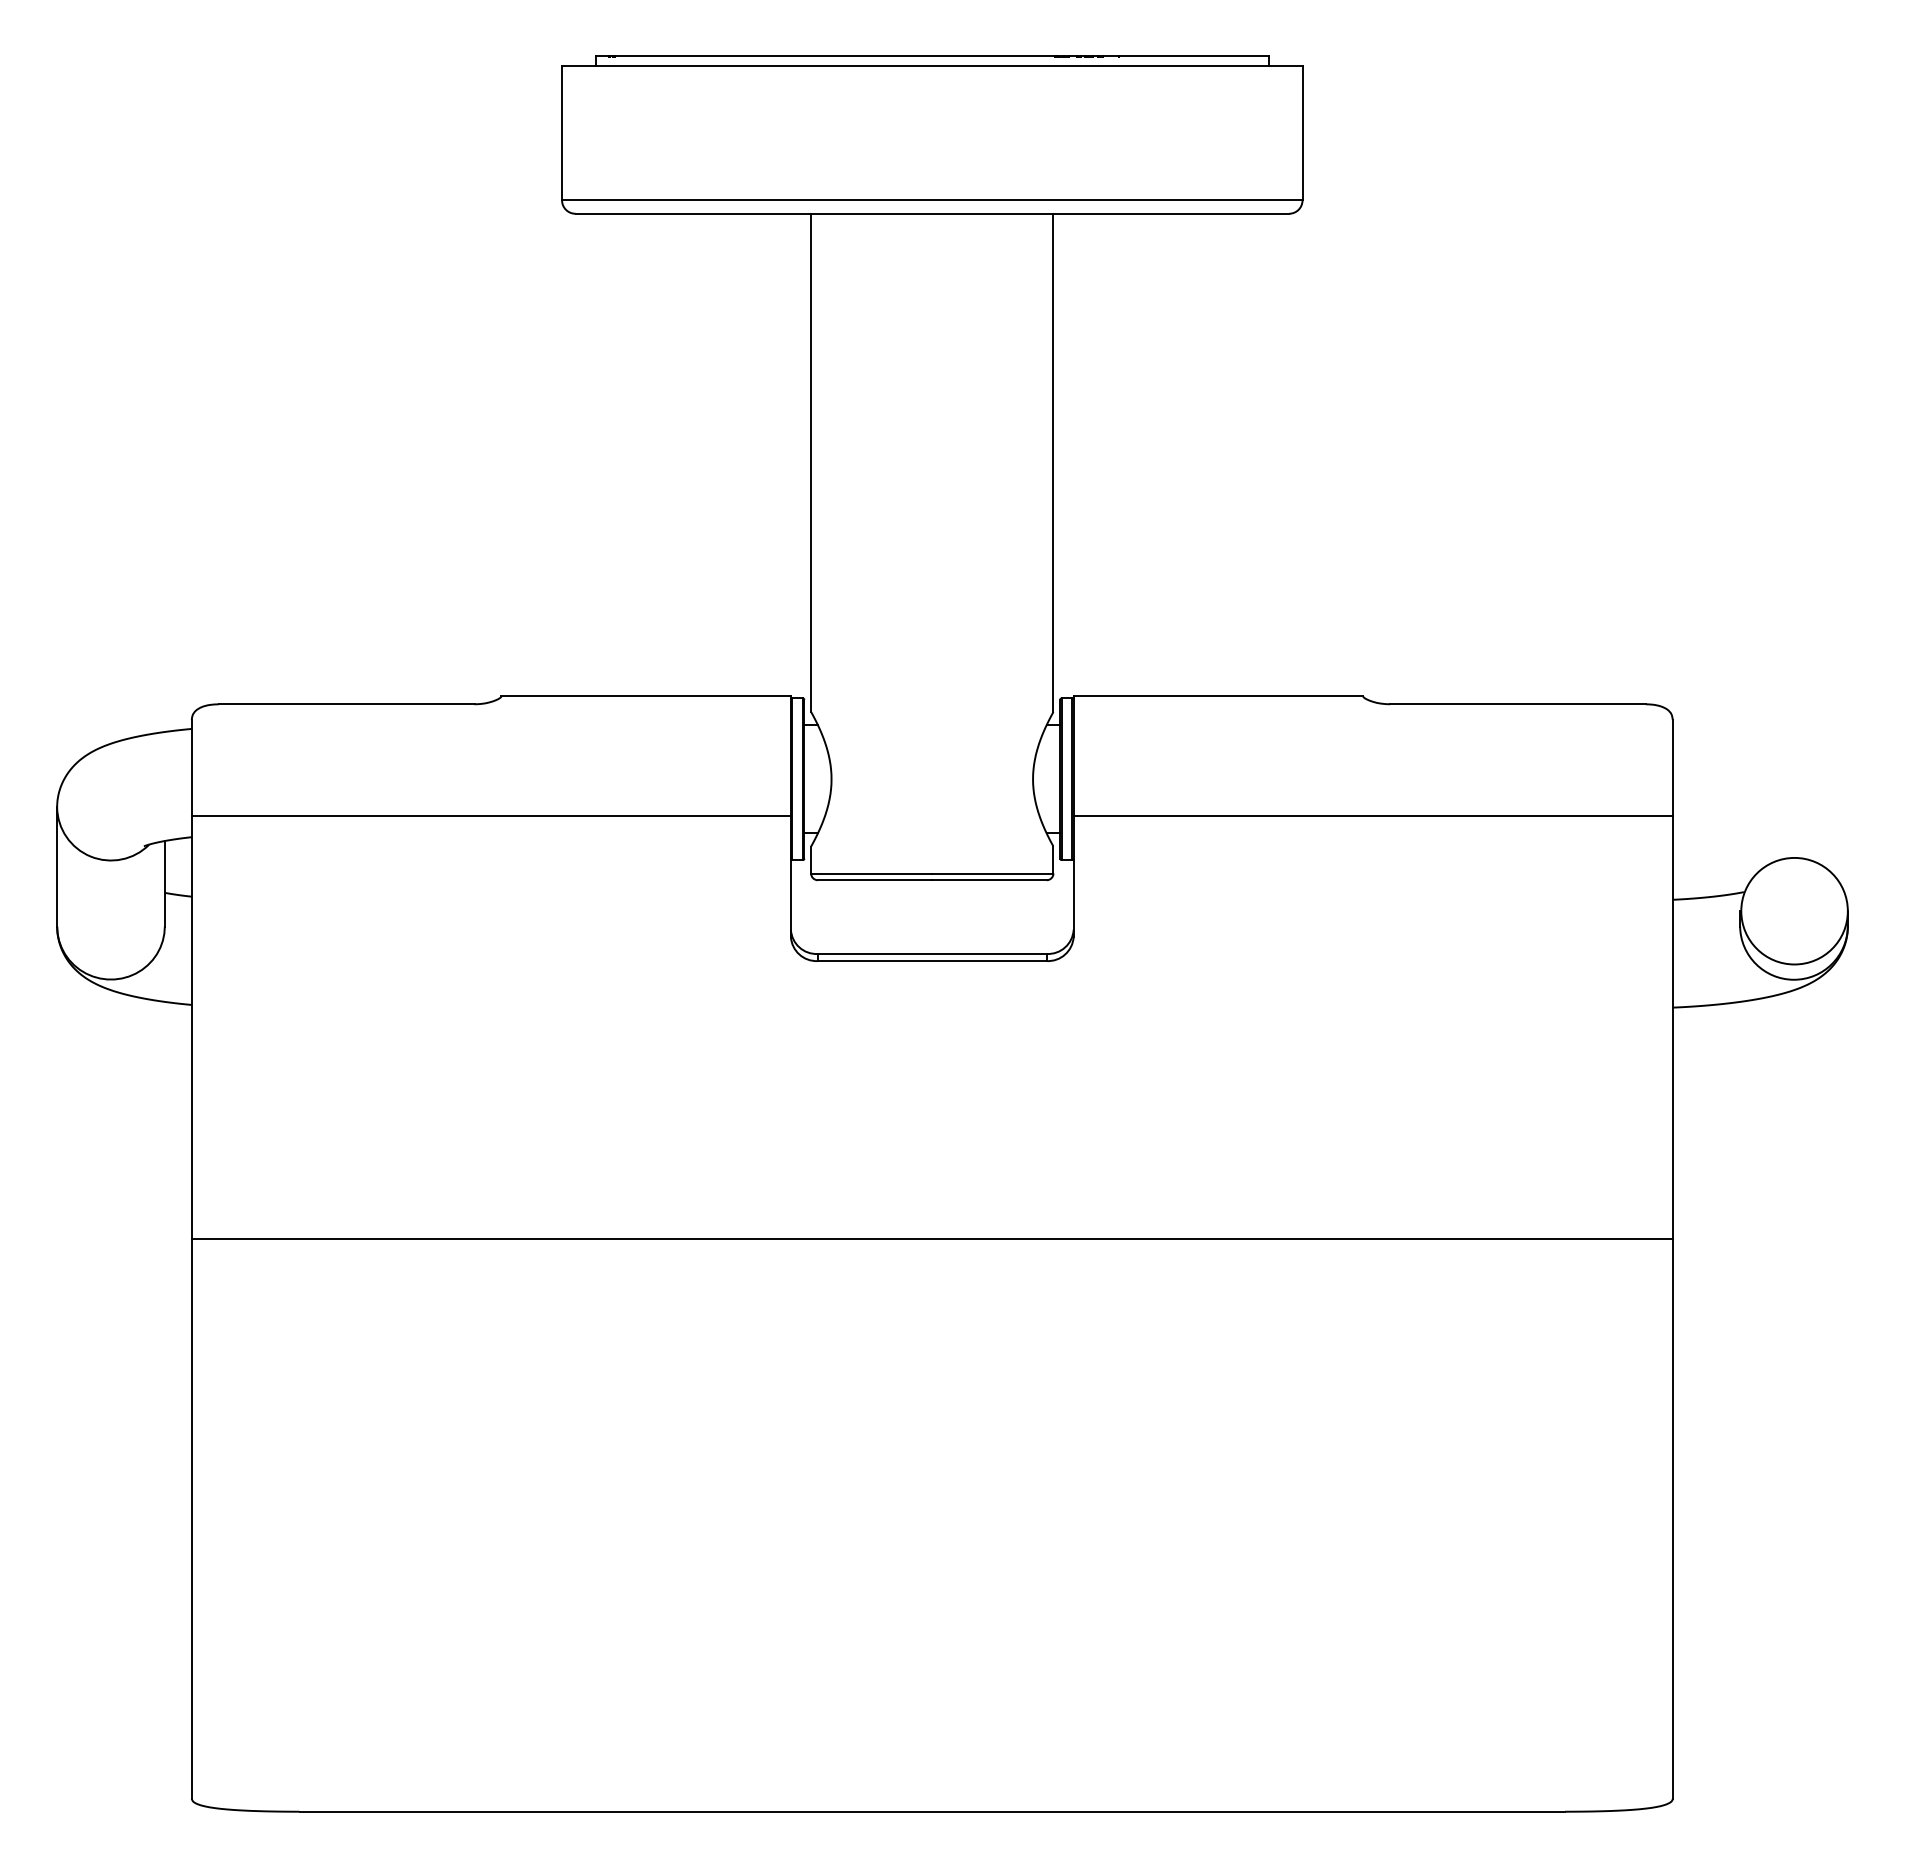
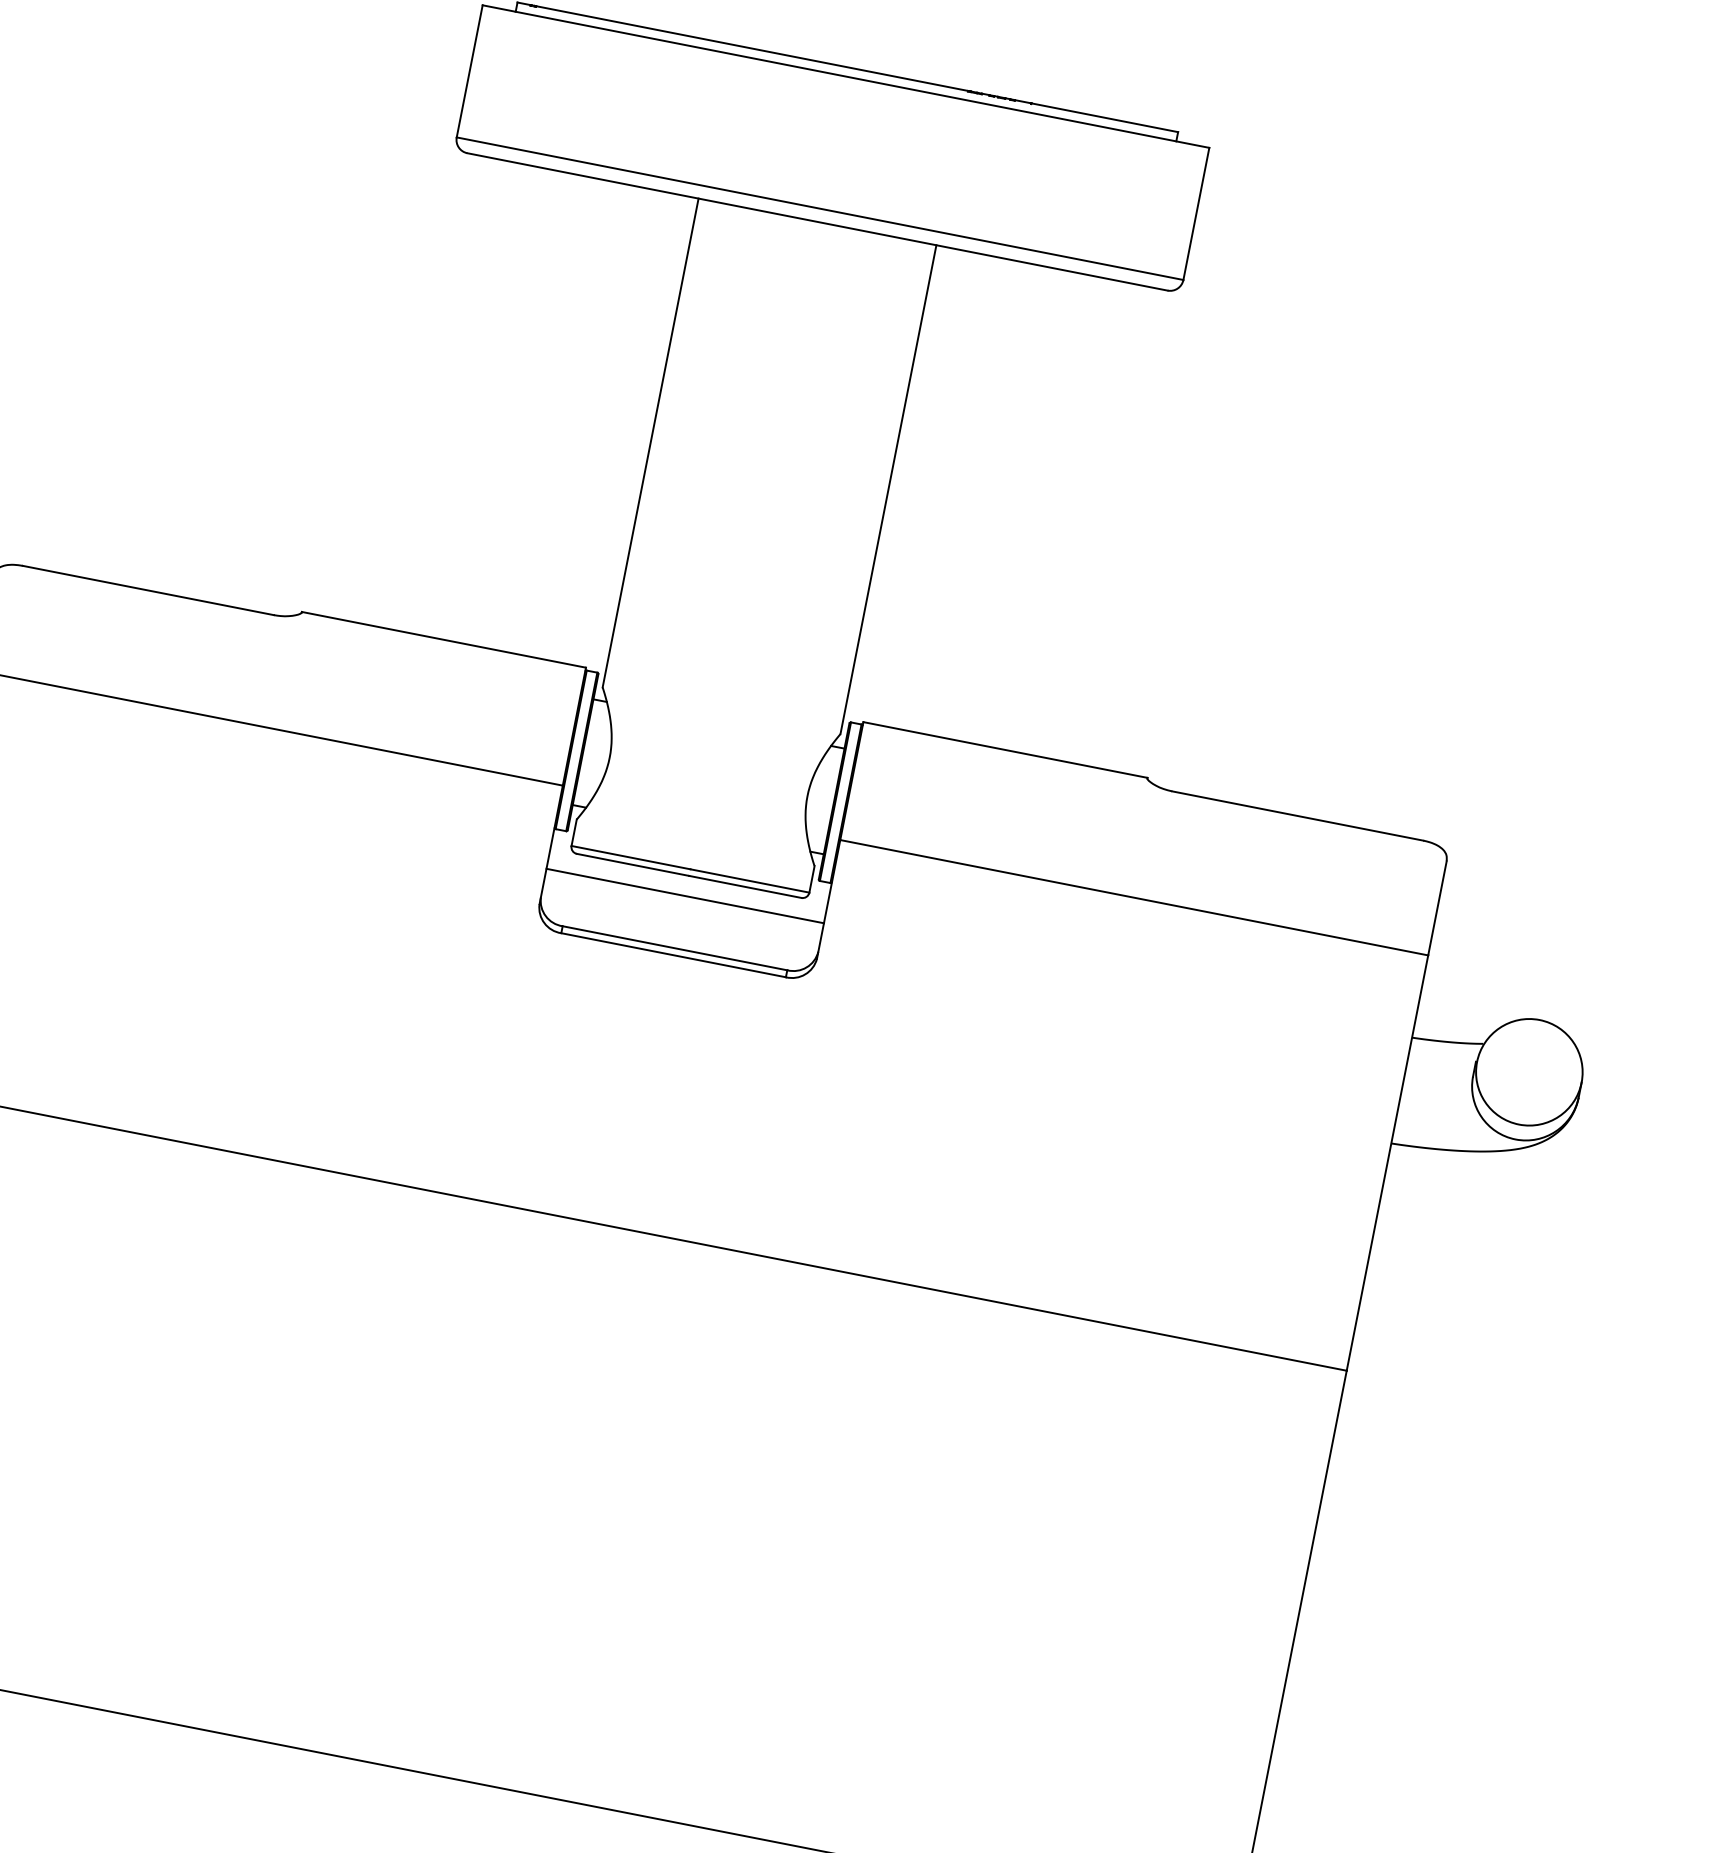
line: (931, 900) -> (684, 895), added

